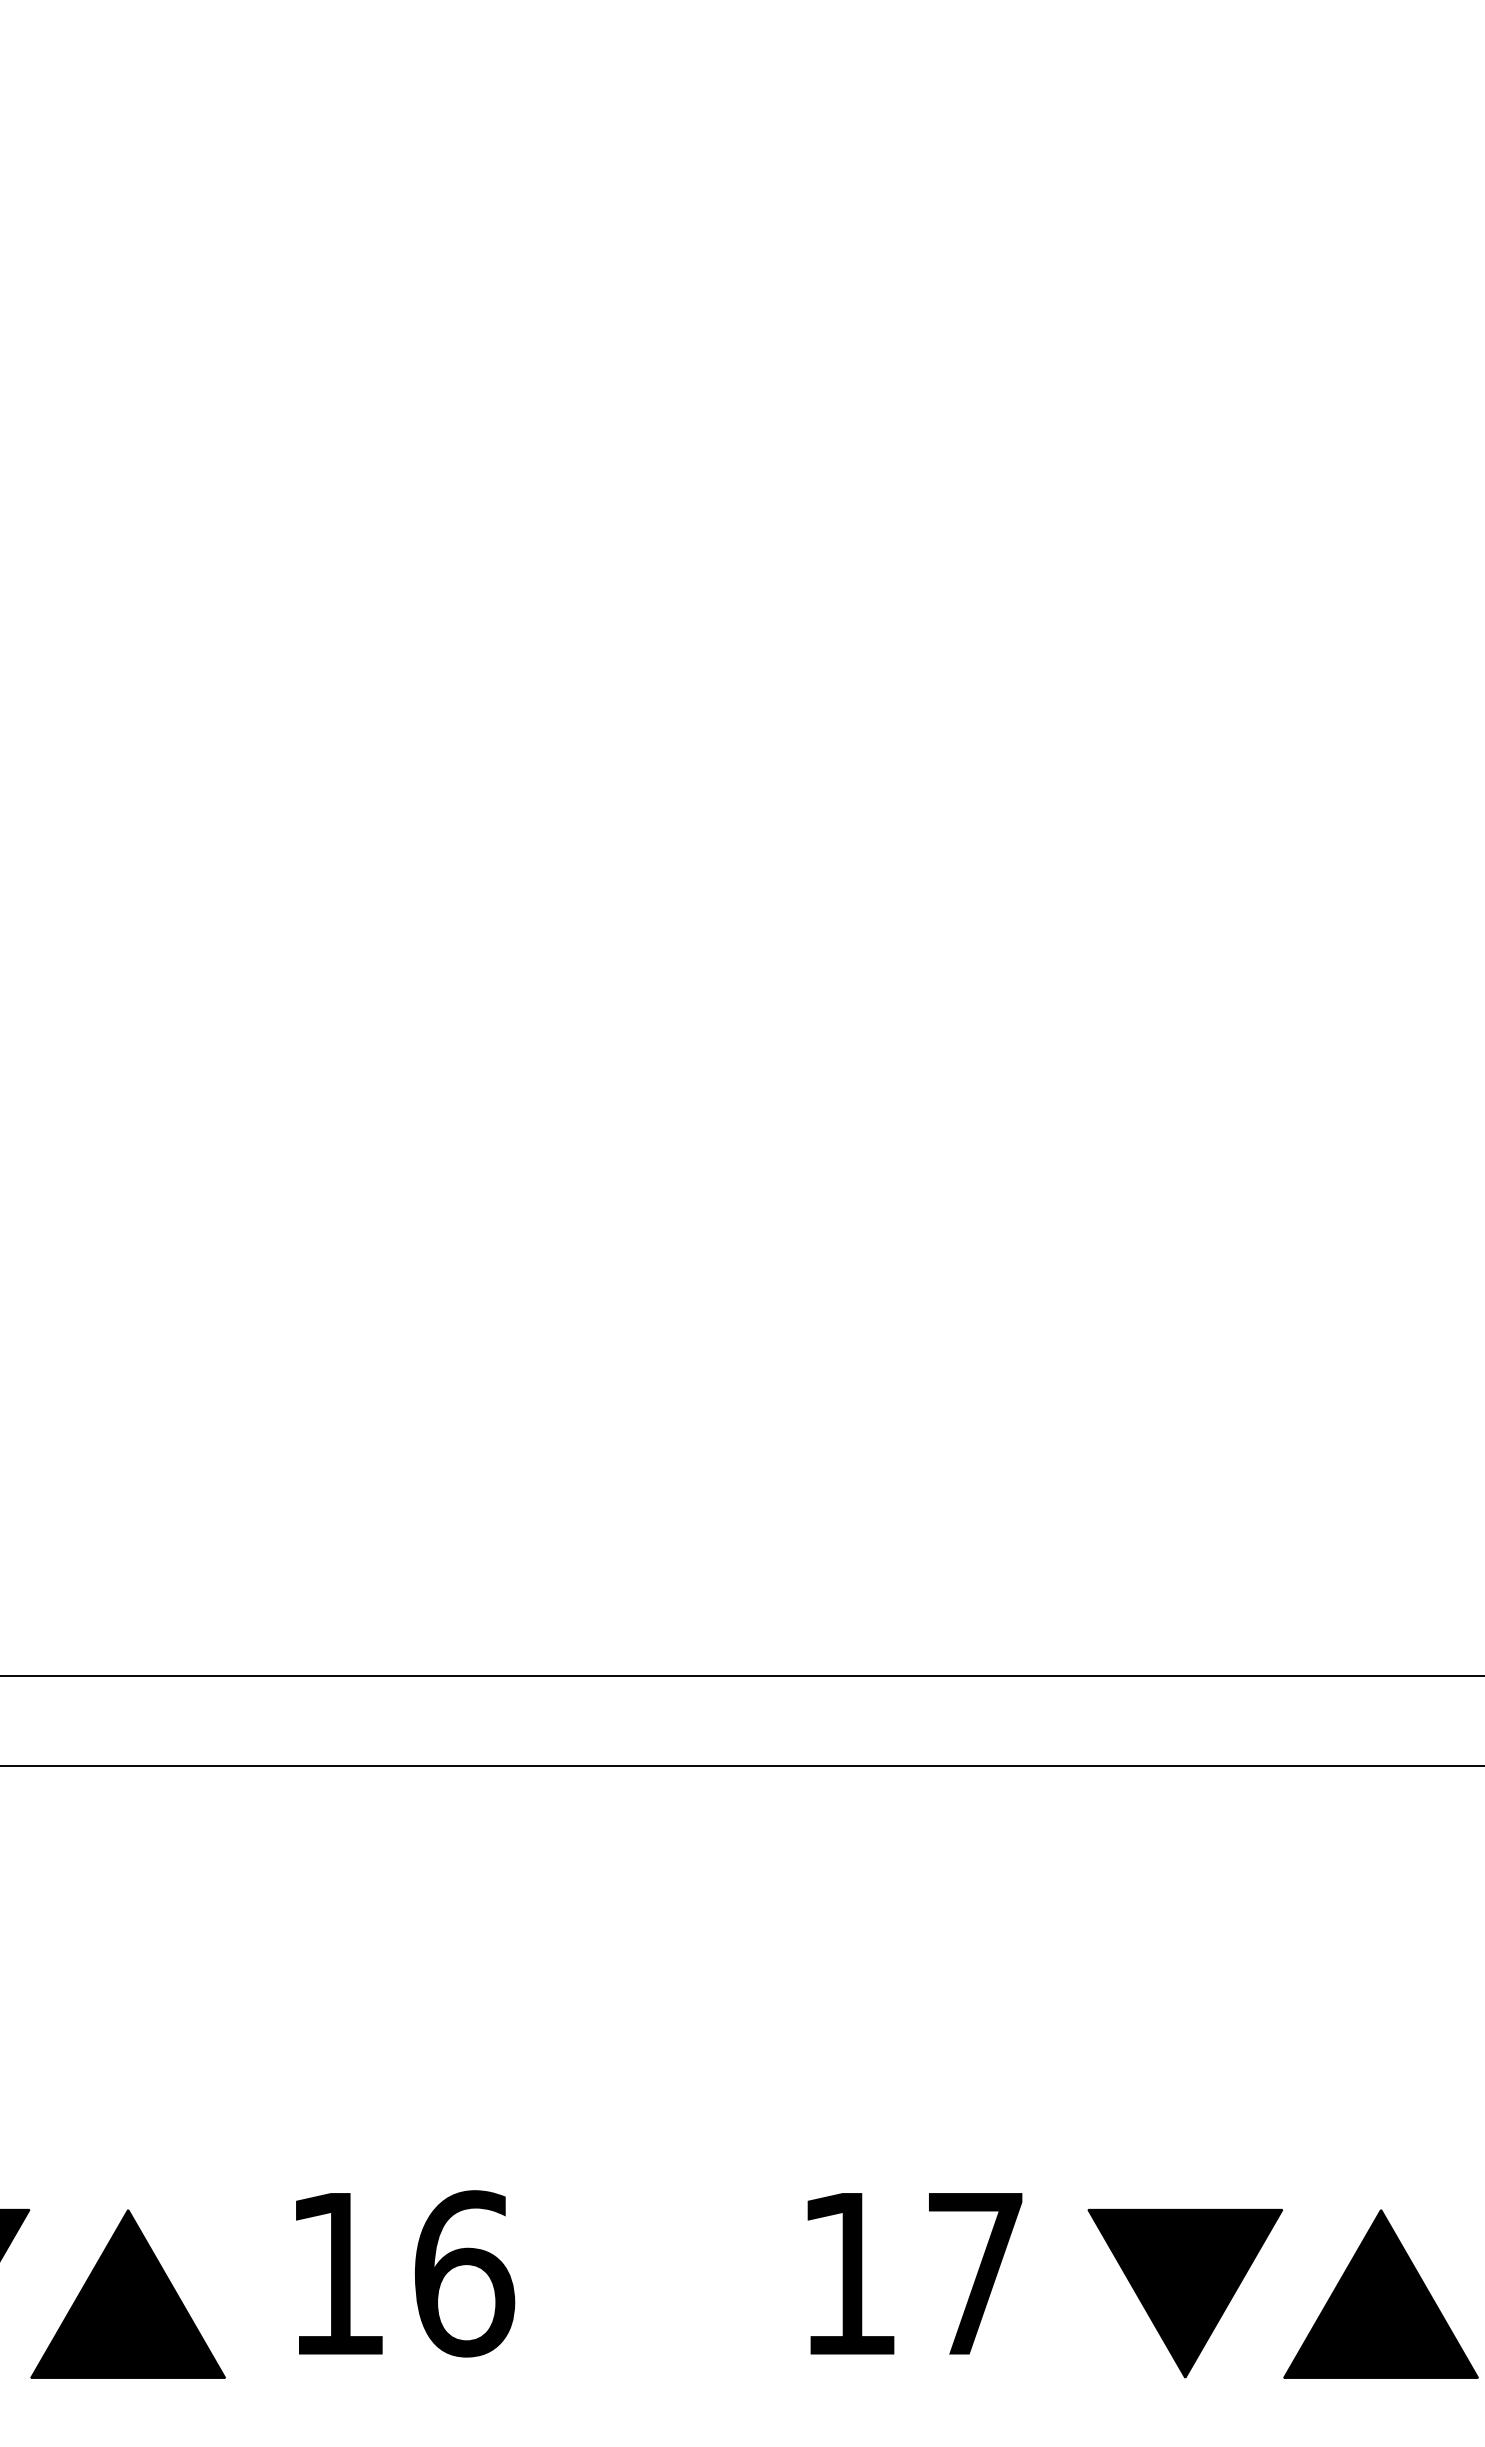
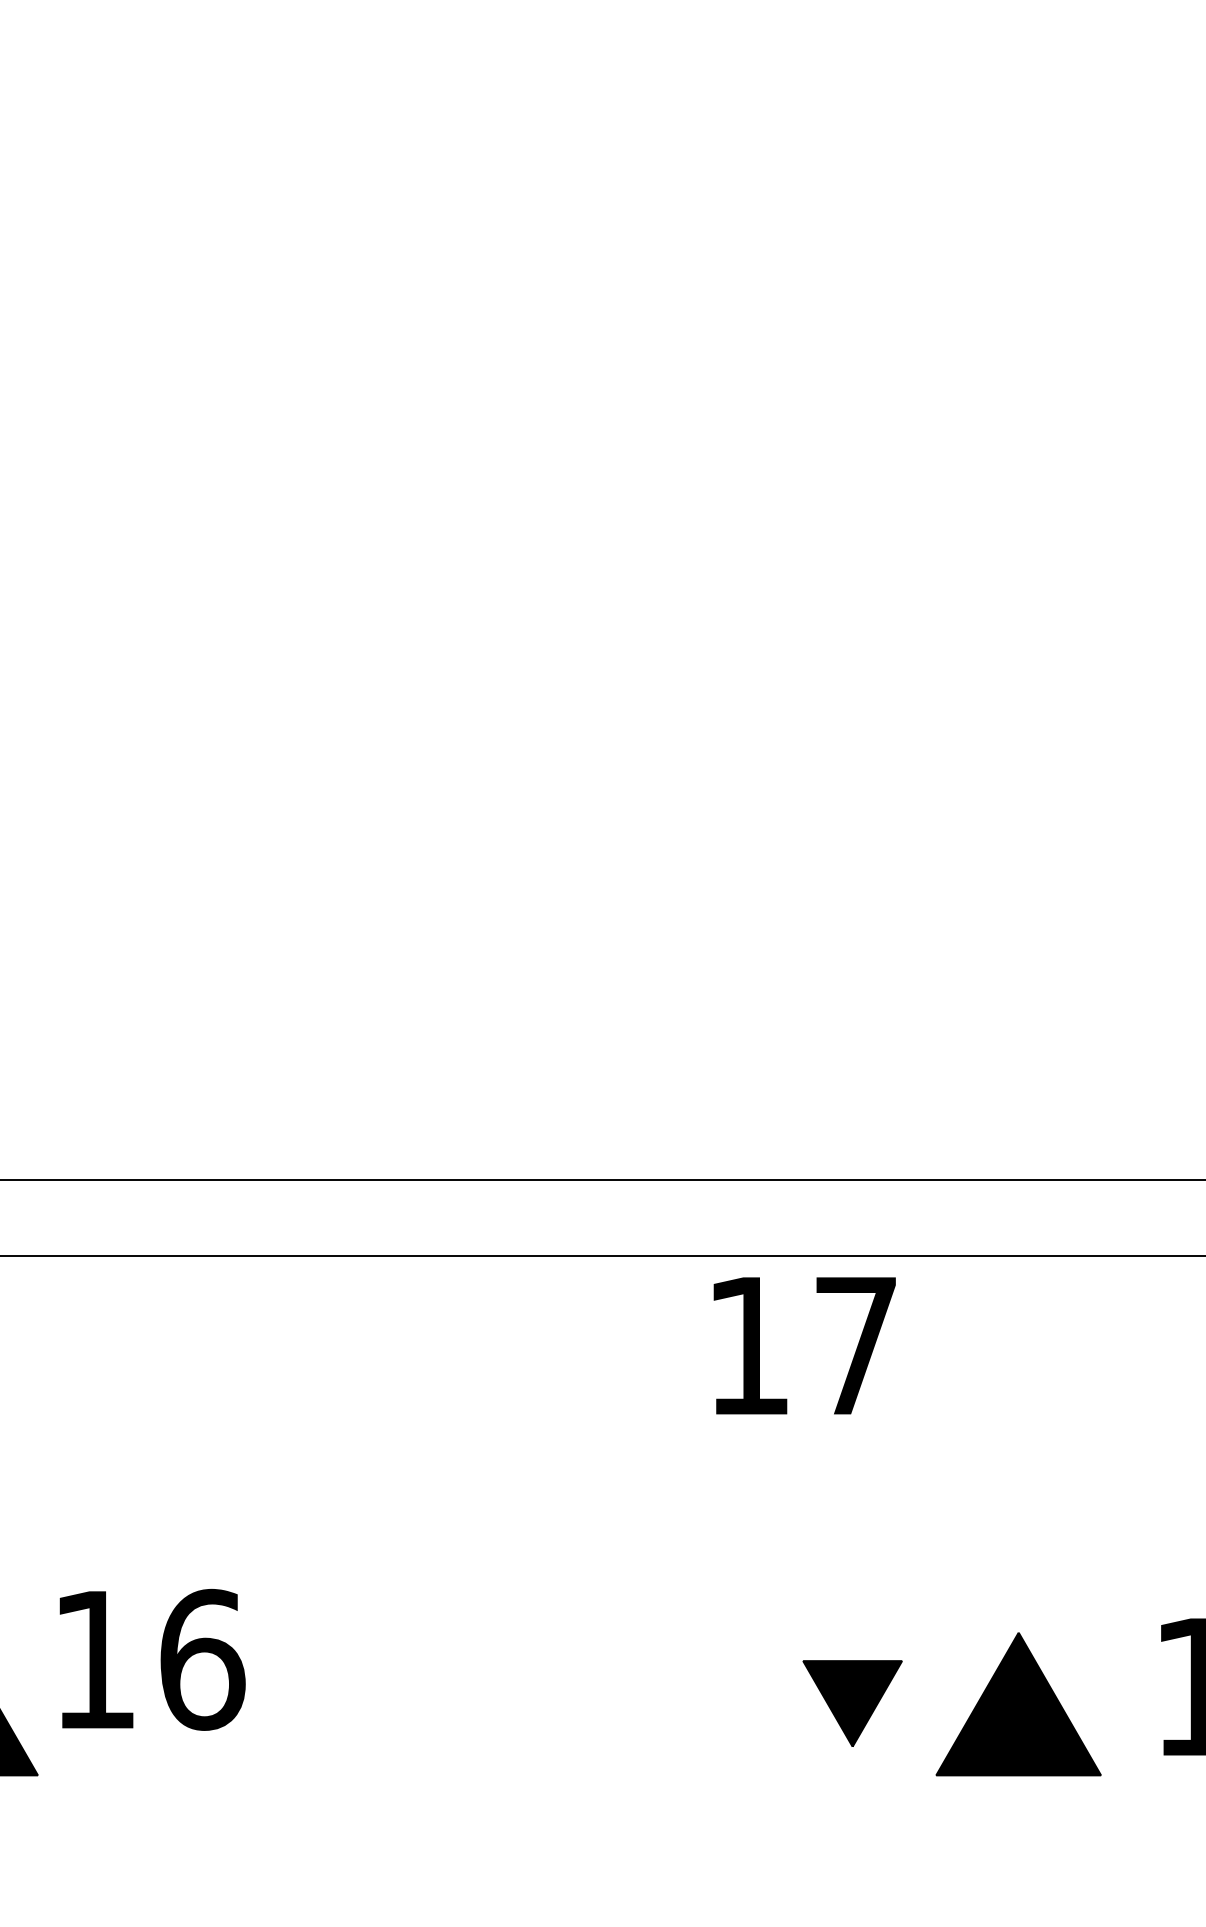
text: (405, 2273) -> (152, 1659), moved
text: (914, 2273) -> (804, 1345), moved
part: (1185, 2293) -> (852, 1703), size x0.6

